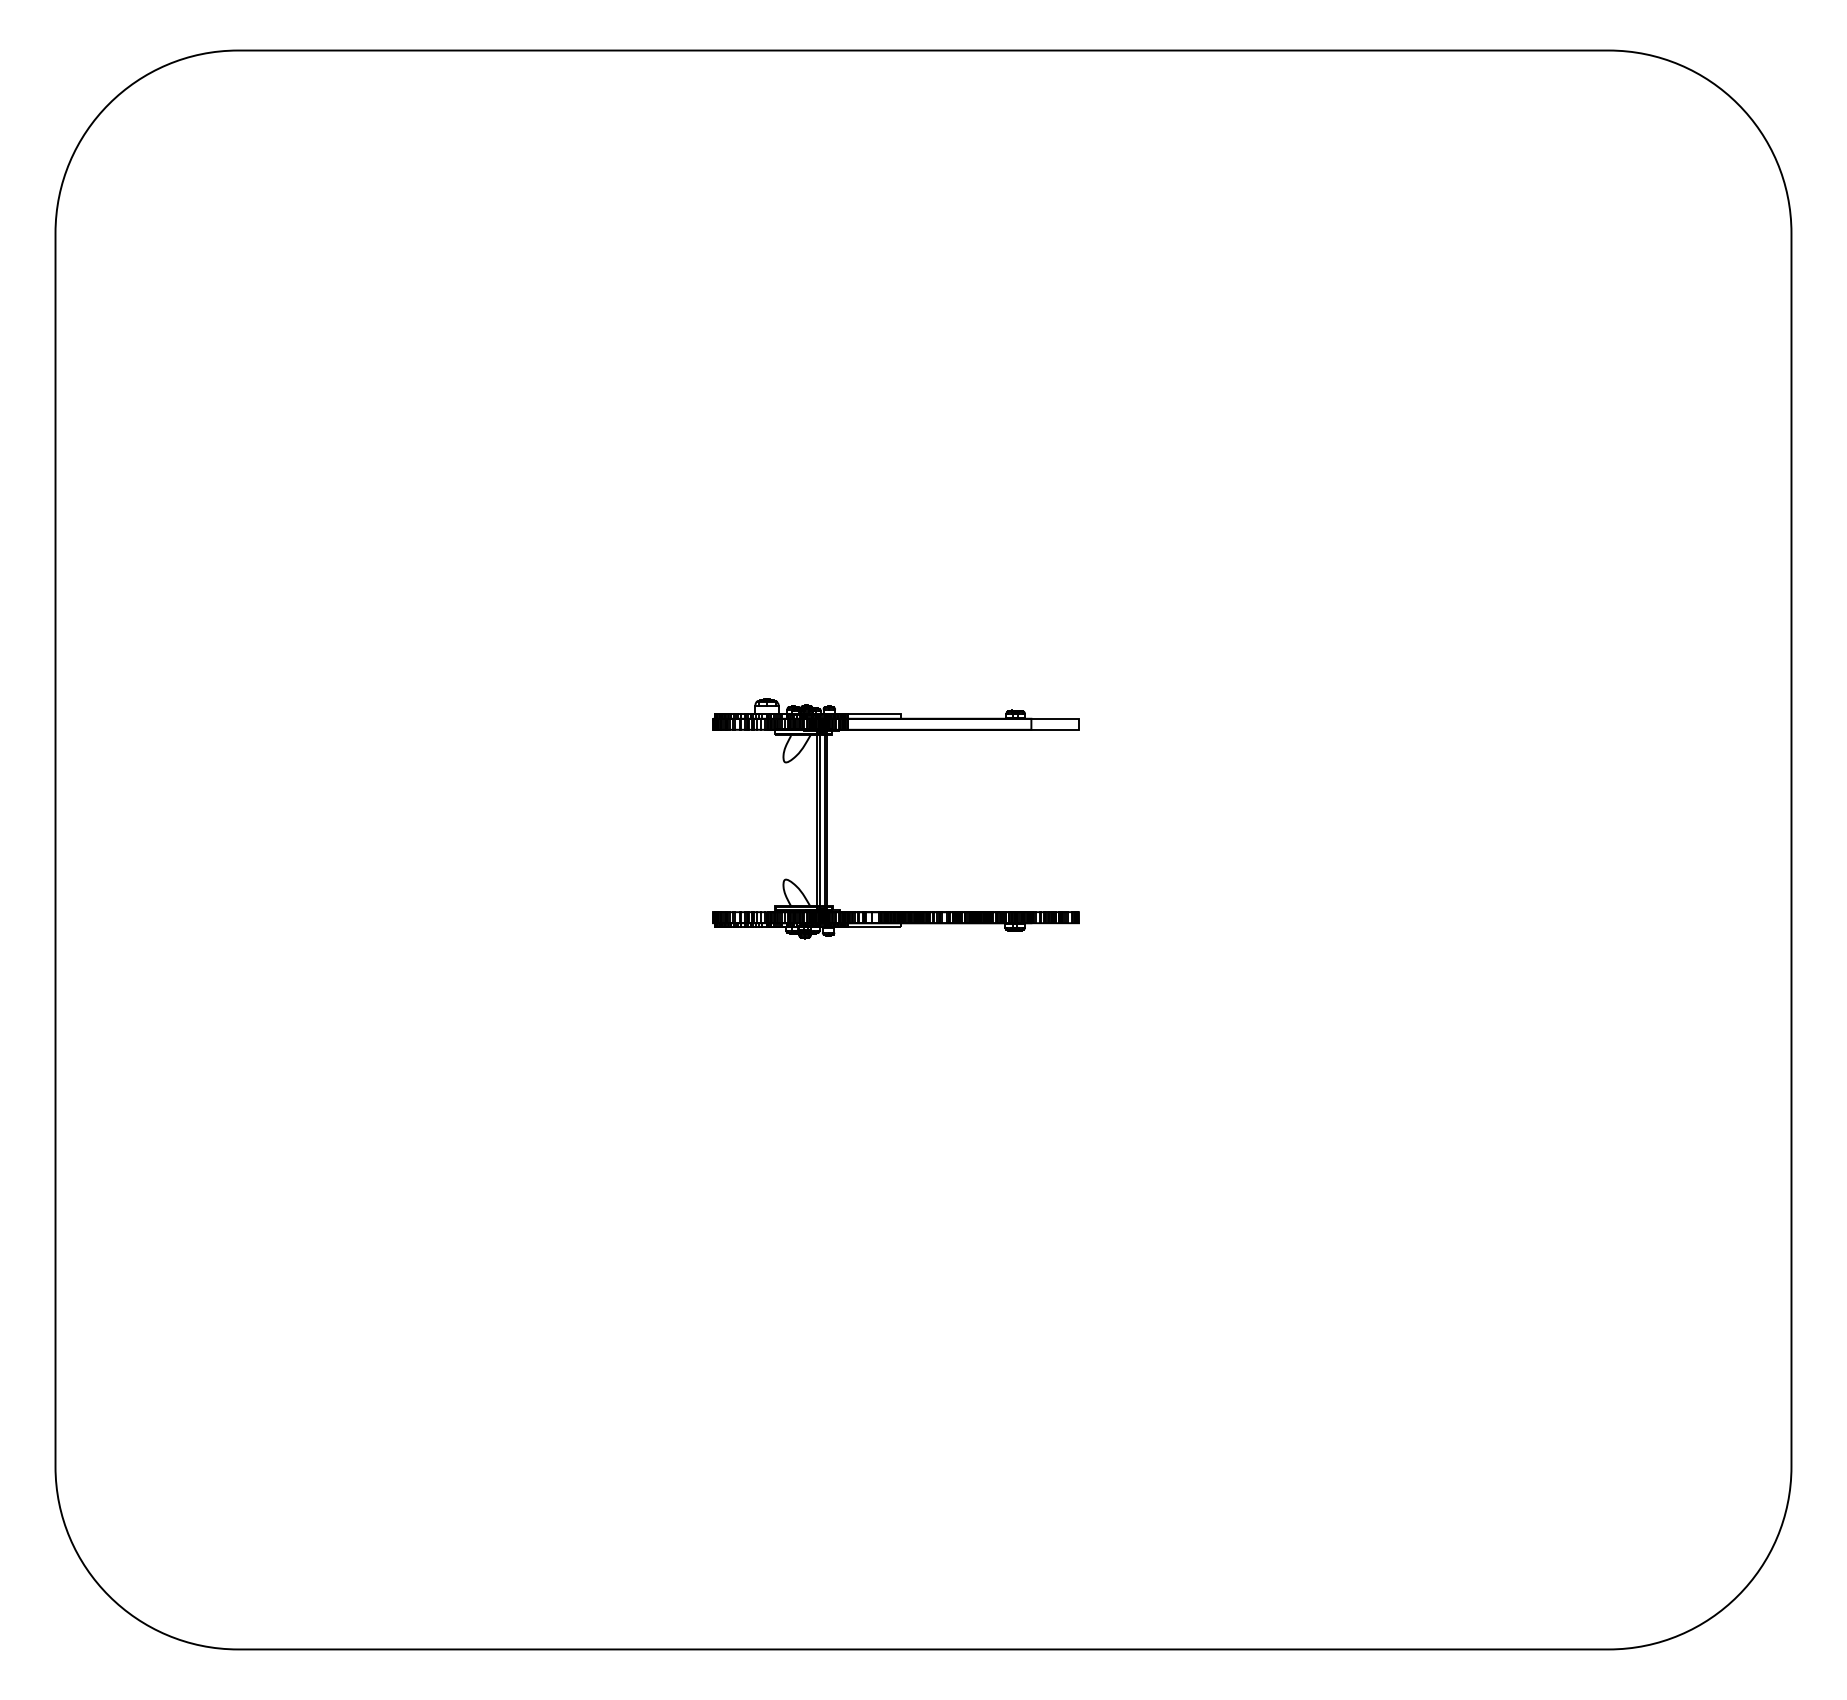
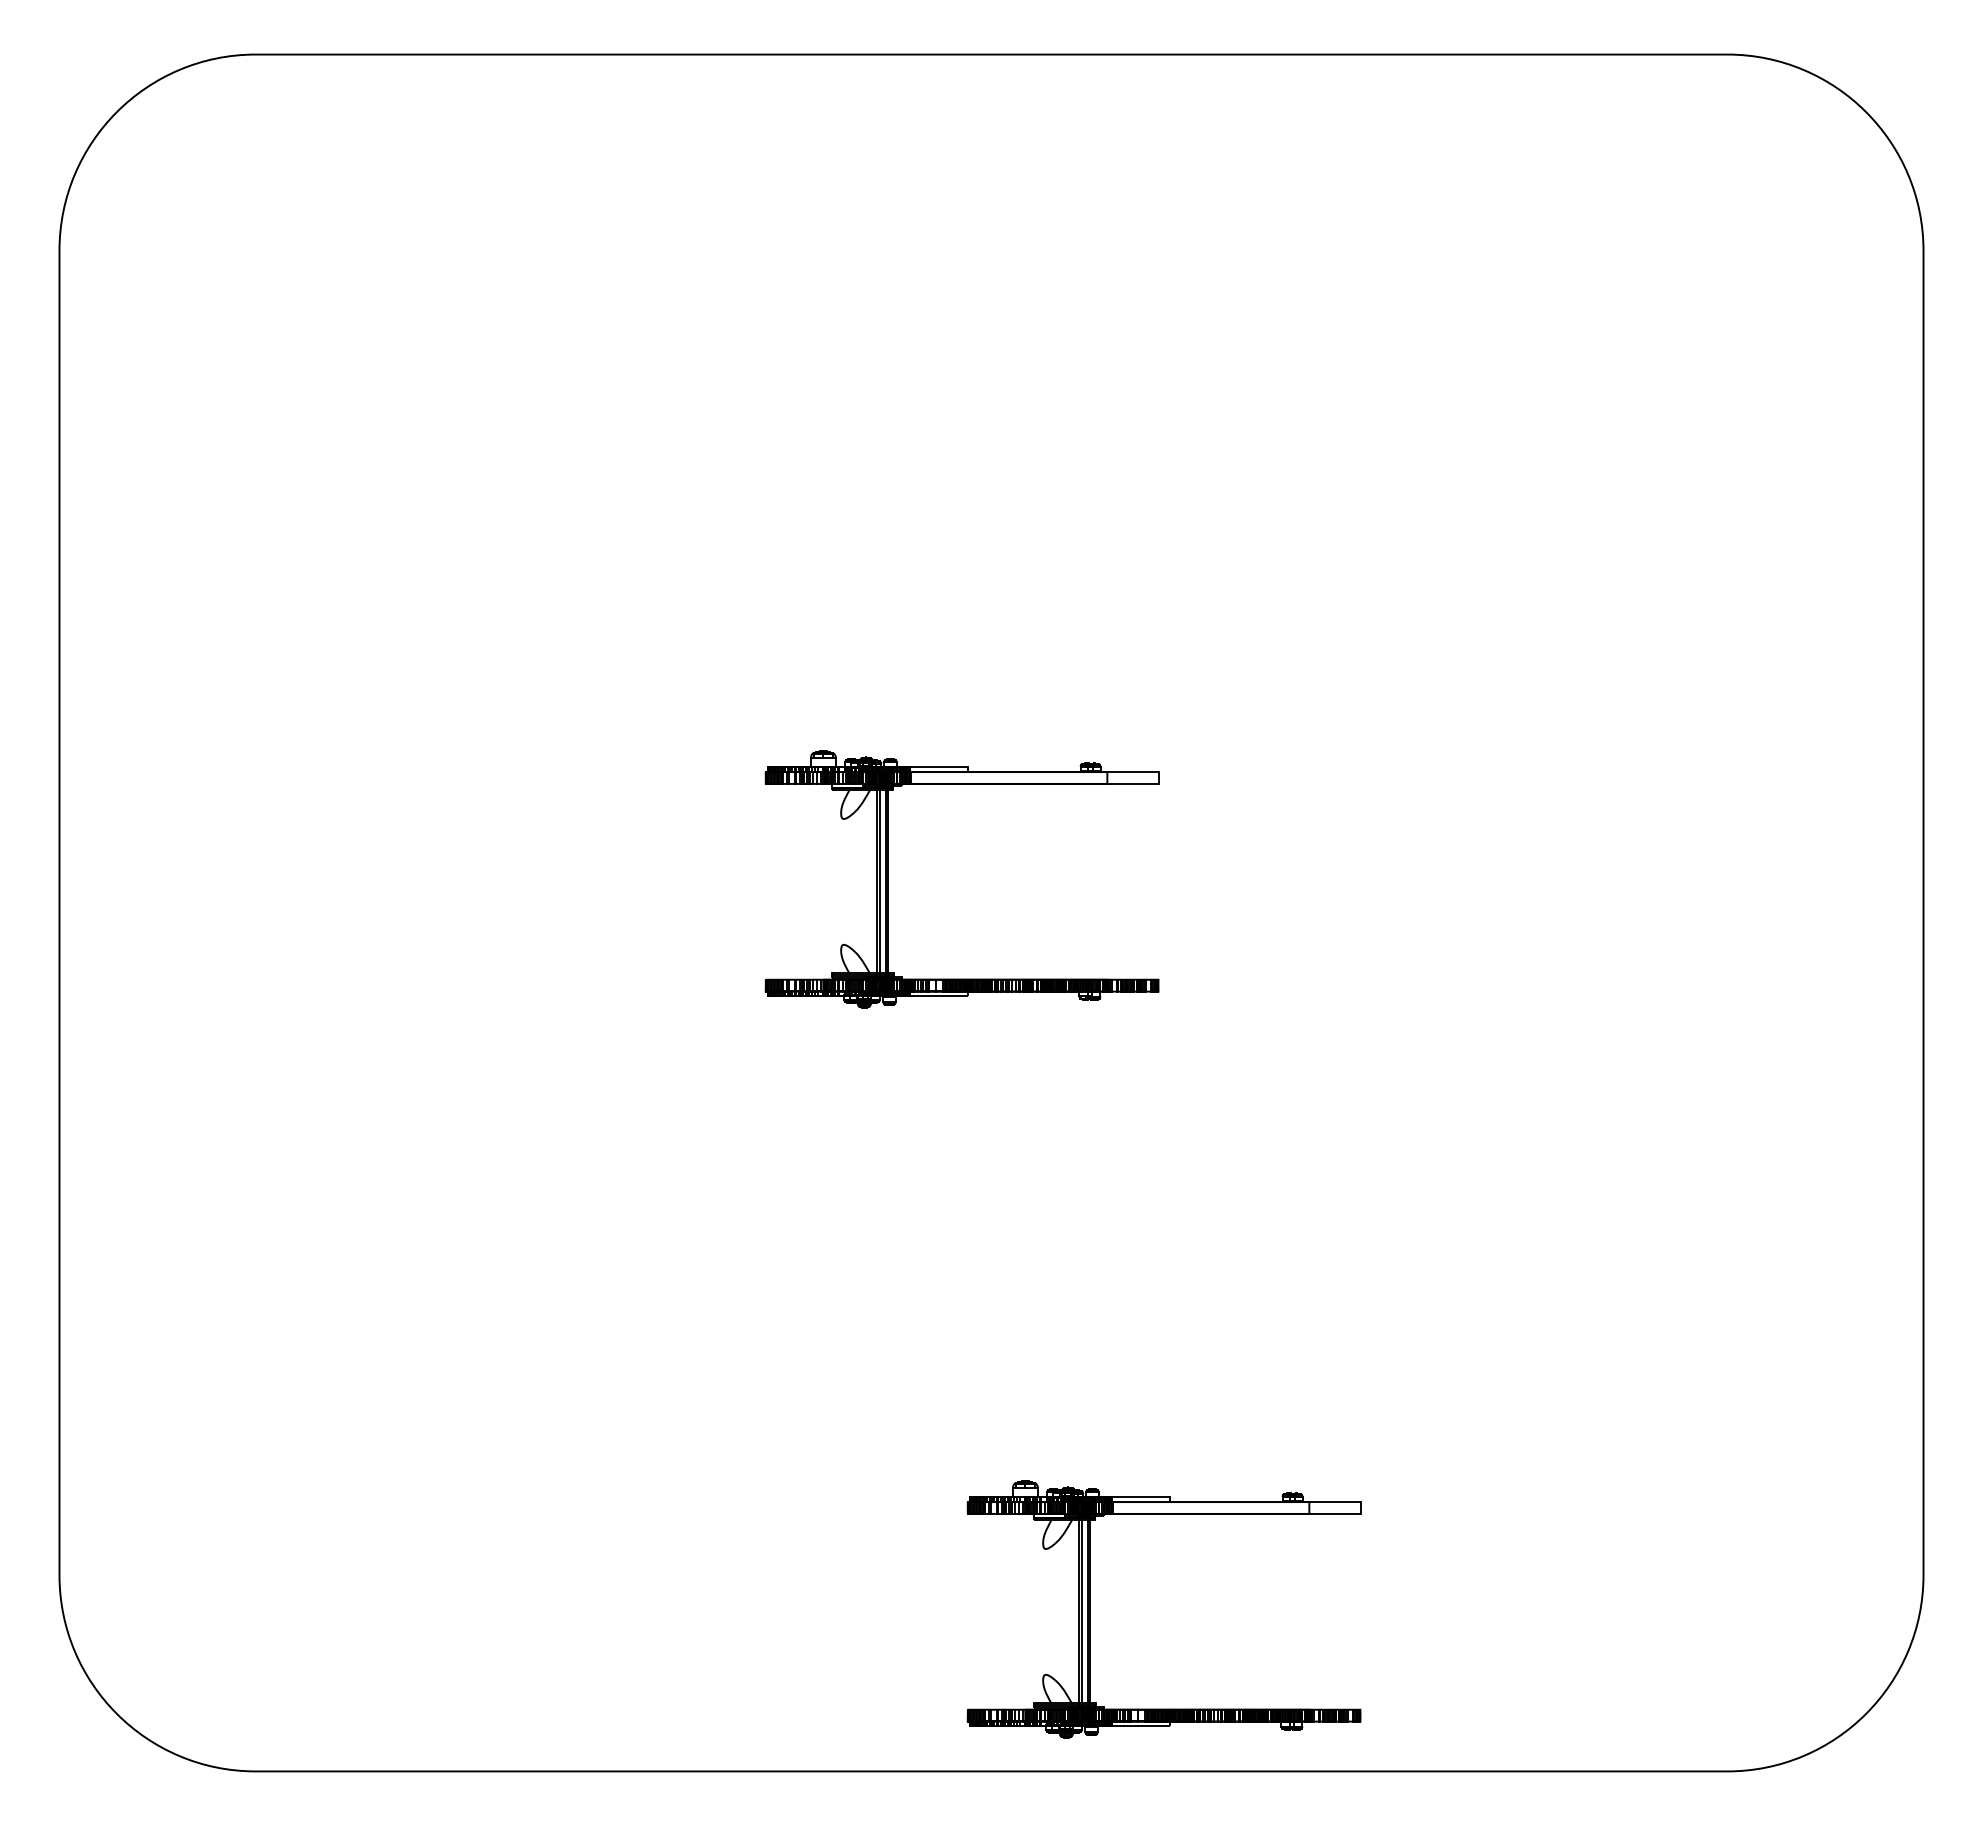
part: (1015, 1498) -> (1090, 1609), added

